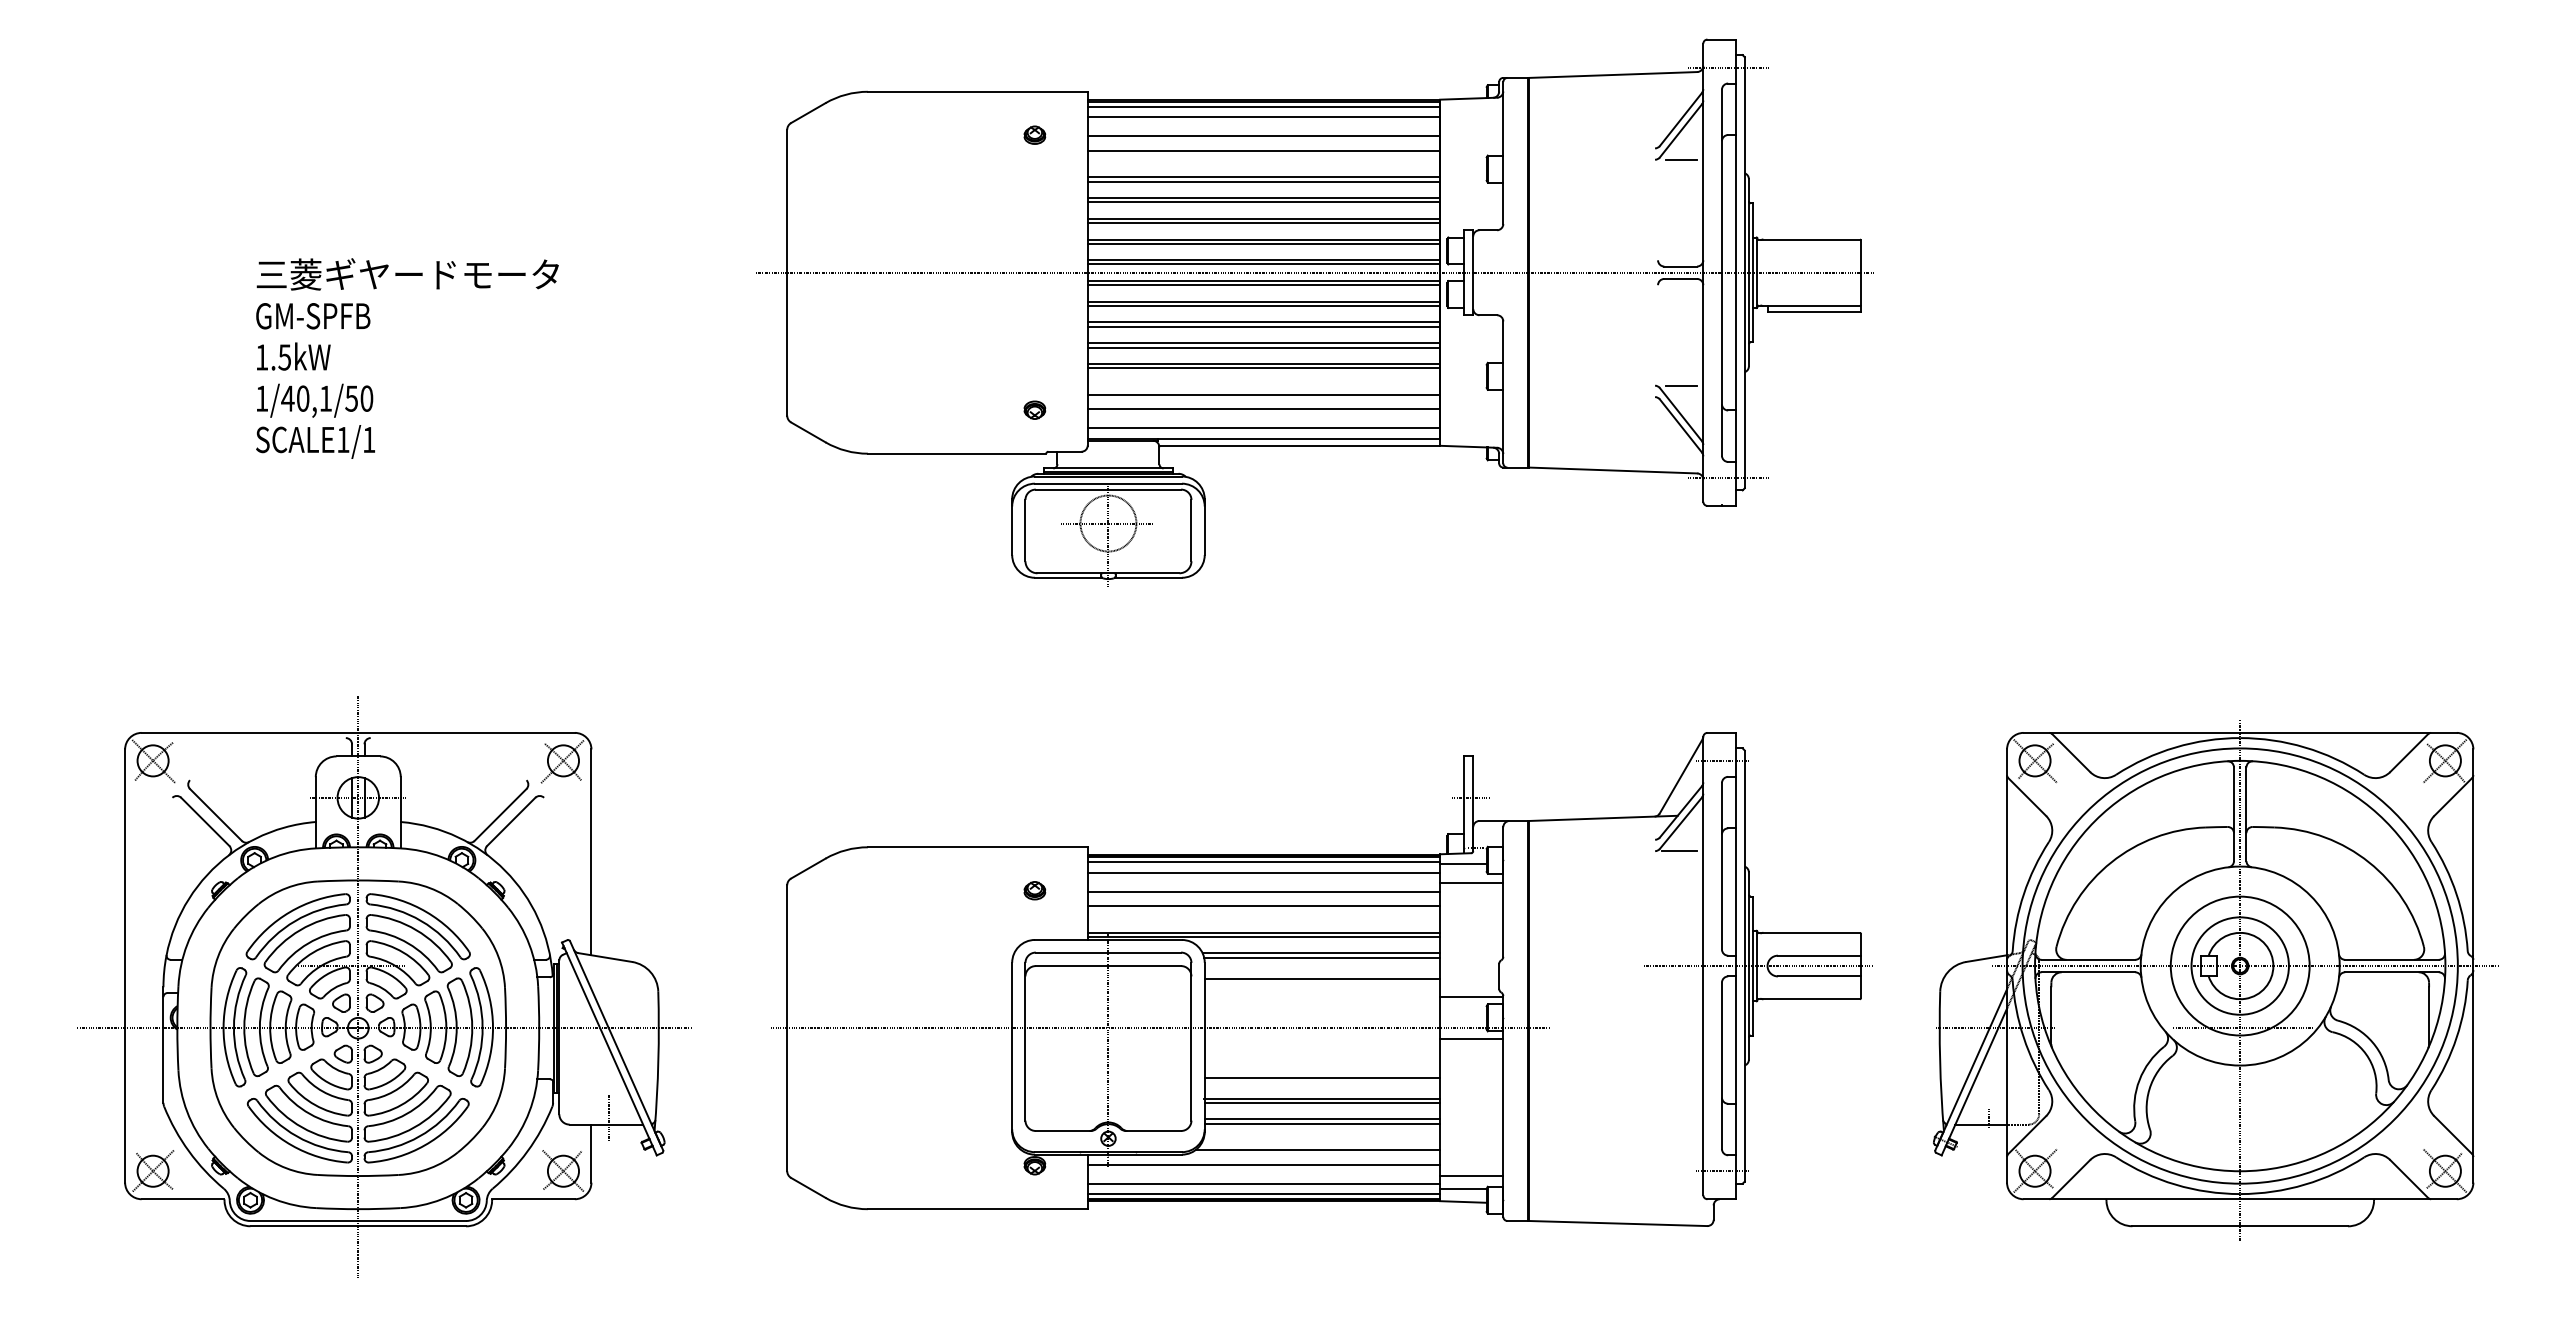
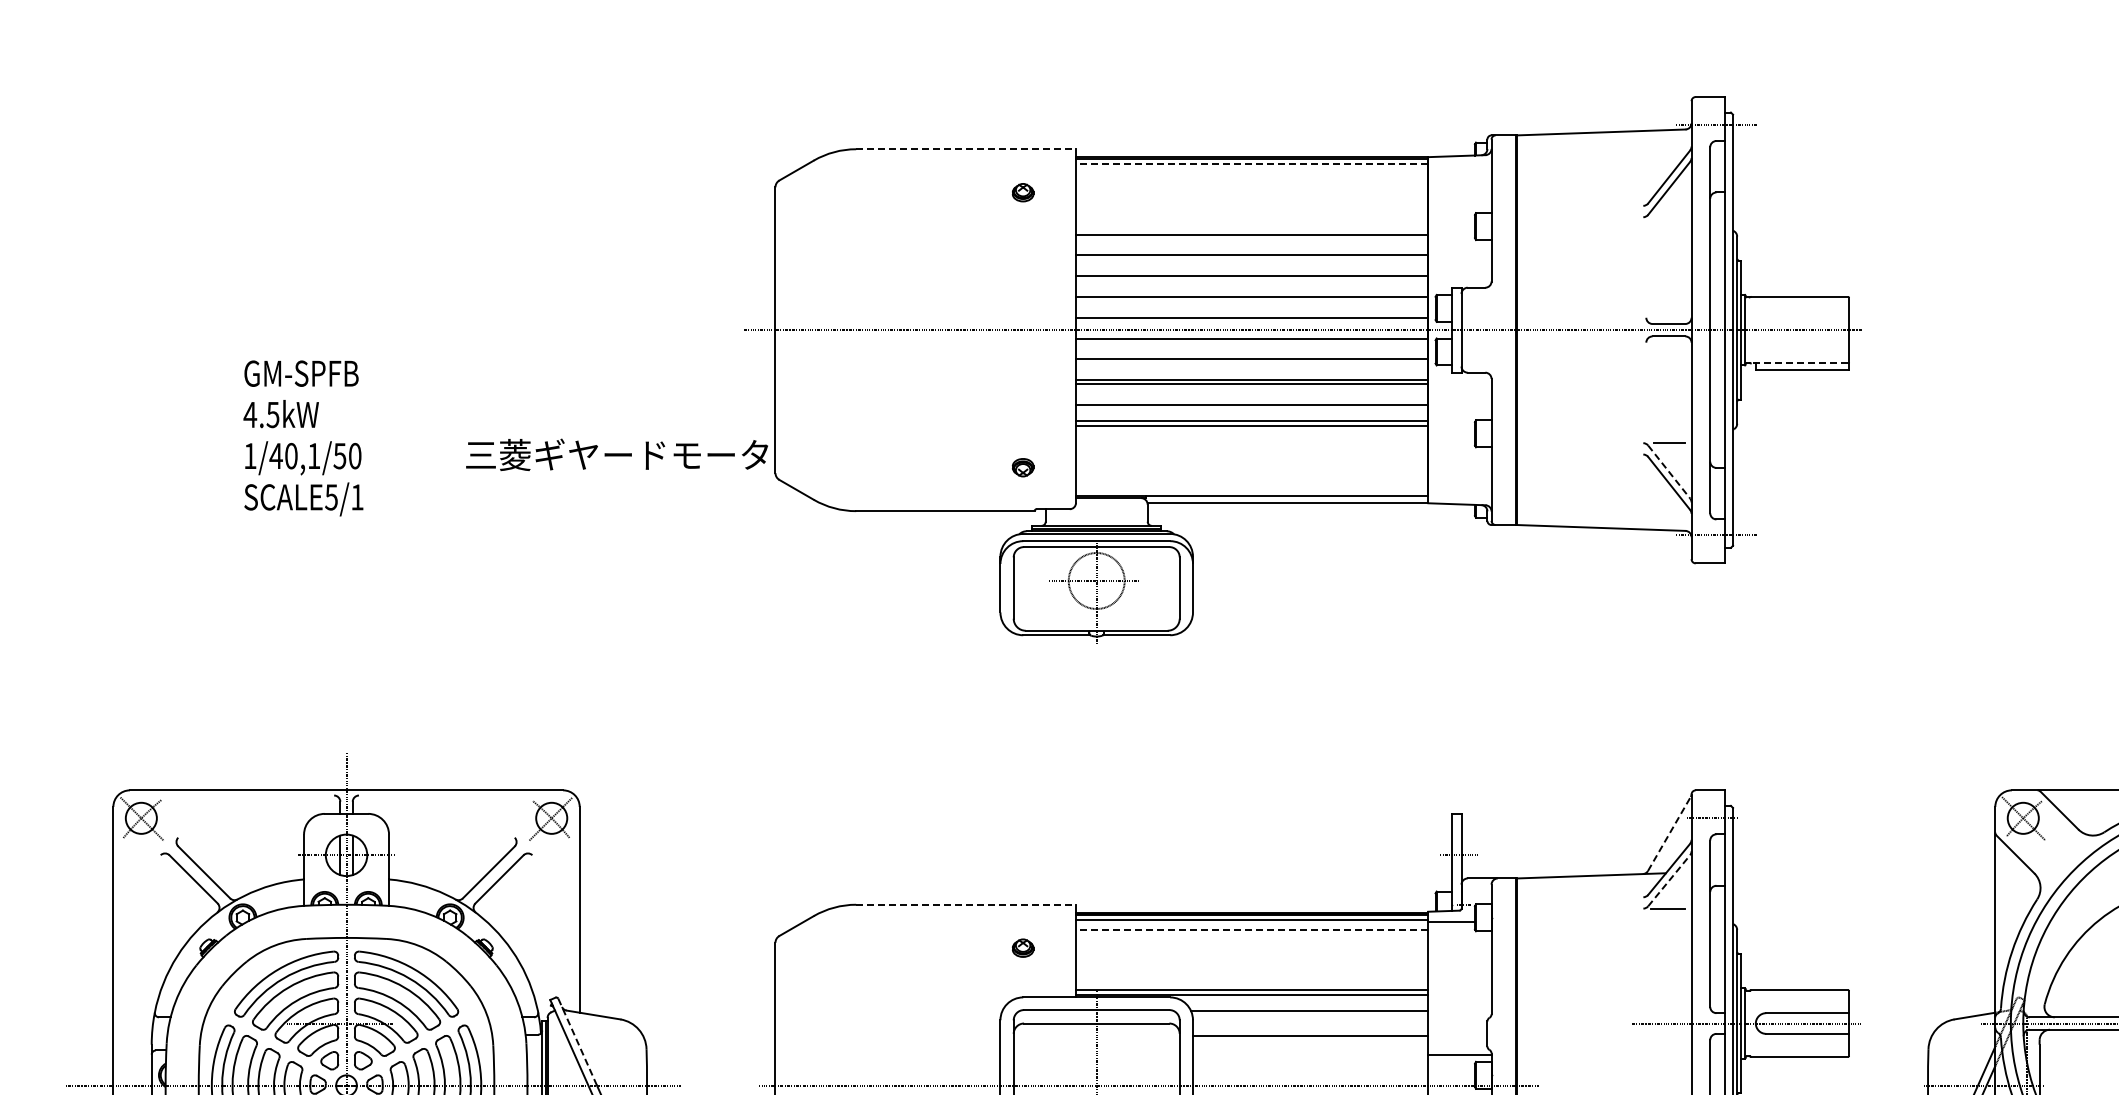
line: (977, 91) -> (965, 148), solid -> dashed
line: (1263, 106) -> (1251, 163), solid -> dashed
line: (1263, 117) -> (1251, 174), removed
line: (1263, 136) -> (1251, 193), removed
line: (1263, 150) -> (1251, 207), removed
line: (1680, 159) -> (1668, 216), removed
line: (1263, 181) -> (1251, 238), removed
line: (1263, 202) -> (1251, 259), removed
line: (1263, 223) -> (1251, 280), removed
line: (1263, 243) -> (1251, 300), removed
line: (1263, 264) -> (1251, 321), removed
text: (407, 274) -> (616, 454), moved
line: (1263, 285) -> (1251, 342), removed
line: (1263, 305) -> (1251, 362), removed
line: (1811, 305) -> (1799, 362), solid -> dashed
line: (1263, 343) -> (1251, 400), removed
text: (261, 357) -> (249, 414), 1.5kW -> 4.5kW
line: (1263, 394) -> (1251, 451), removed
line: (1263, 409) -> (1251, 466), removed
line: (1680, 414) -> (1668, 471), solid -> dashed
line: (1263, 428) -> (1251, 485), removed
text: (342, 440) -> (330, 497), SCALE1/1 -> SCALE5/1
line: (1681, 776) -> (1669, 833), solid -> dashed
line: (1681, 822) -> (1669, 879), solid -> dashed
line: (977, 847) -> (965, 904), solid -> dashed
line: (1263, 872) -> (1251, 929), solid -> dashed
line: (1471, 883) -> (1459, 940), removed
line: (1263, 891) -> (1251, 948), removed
line: (1263, 906) -> (1251, 963), removed
line: (1322, 957) -> (1310, 1014), removed
line: (589, 984) -> (577, 1041), solid -> dashed

